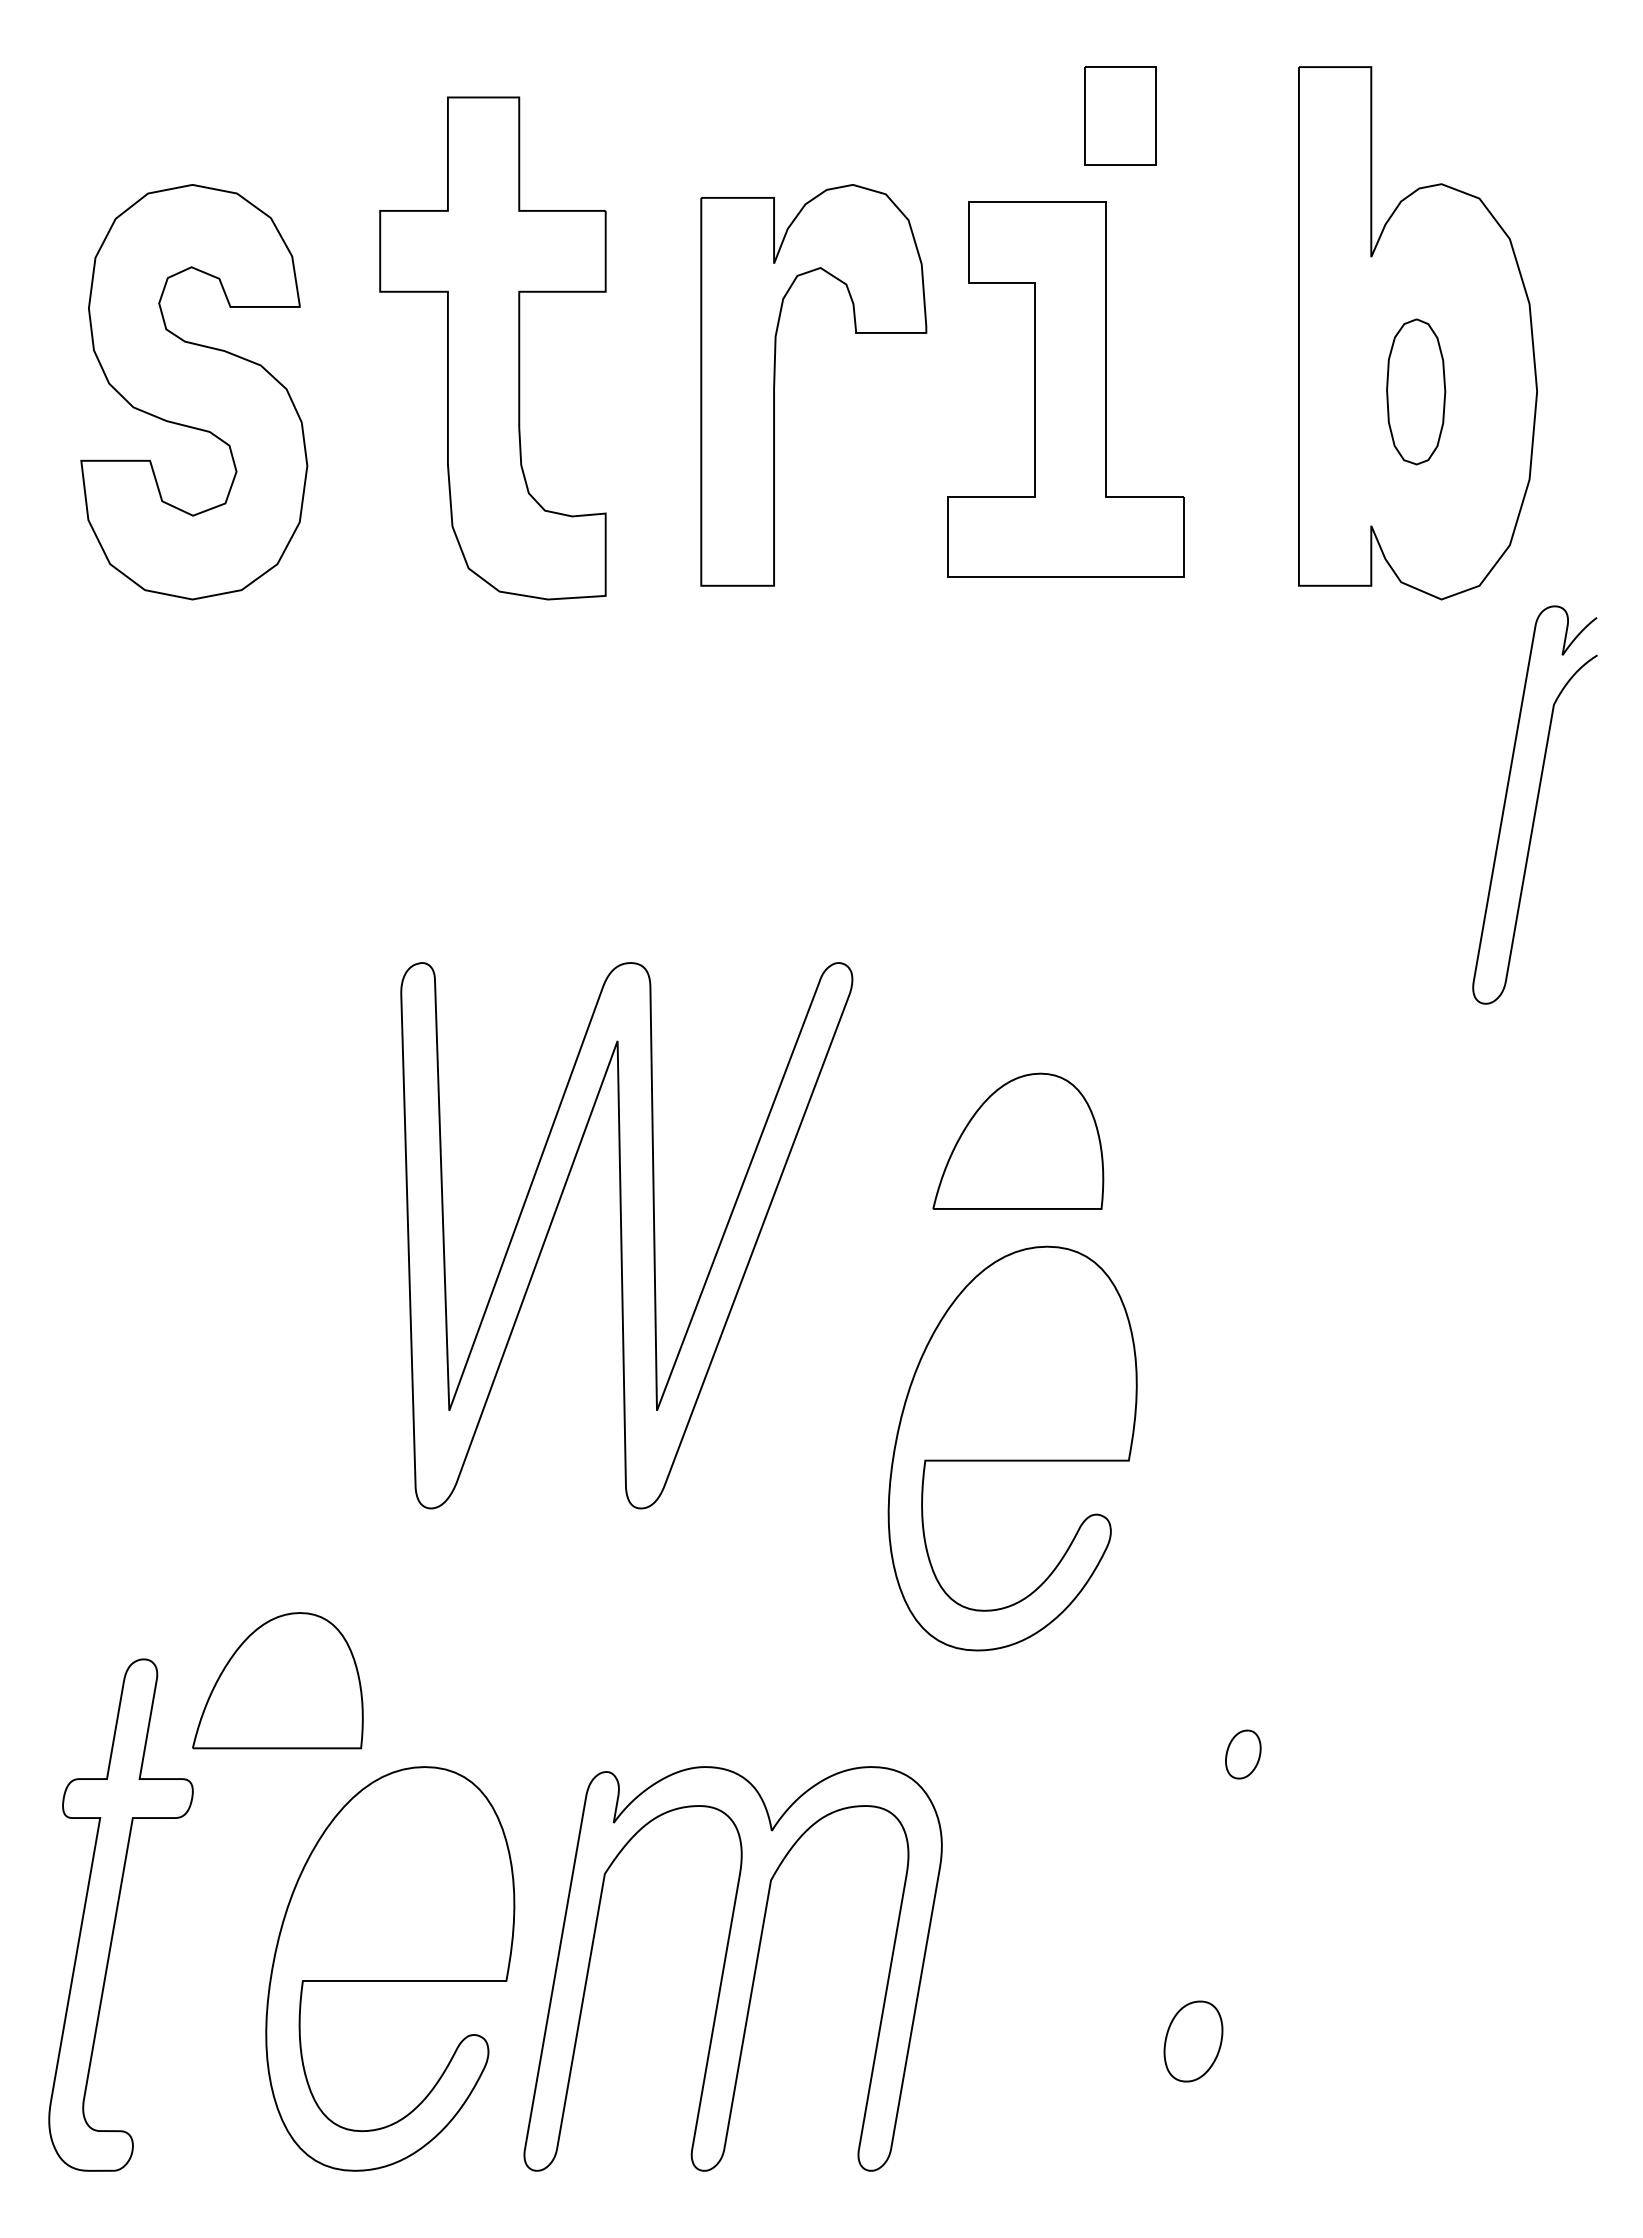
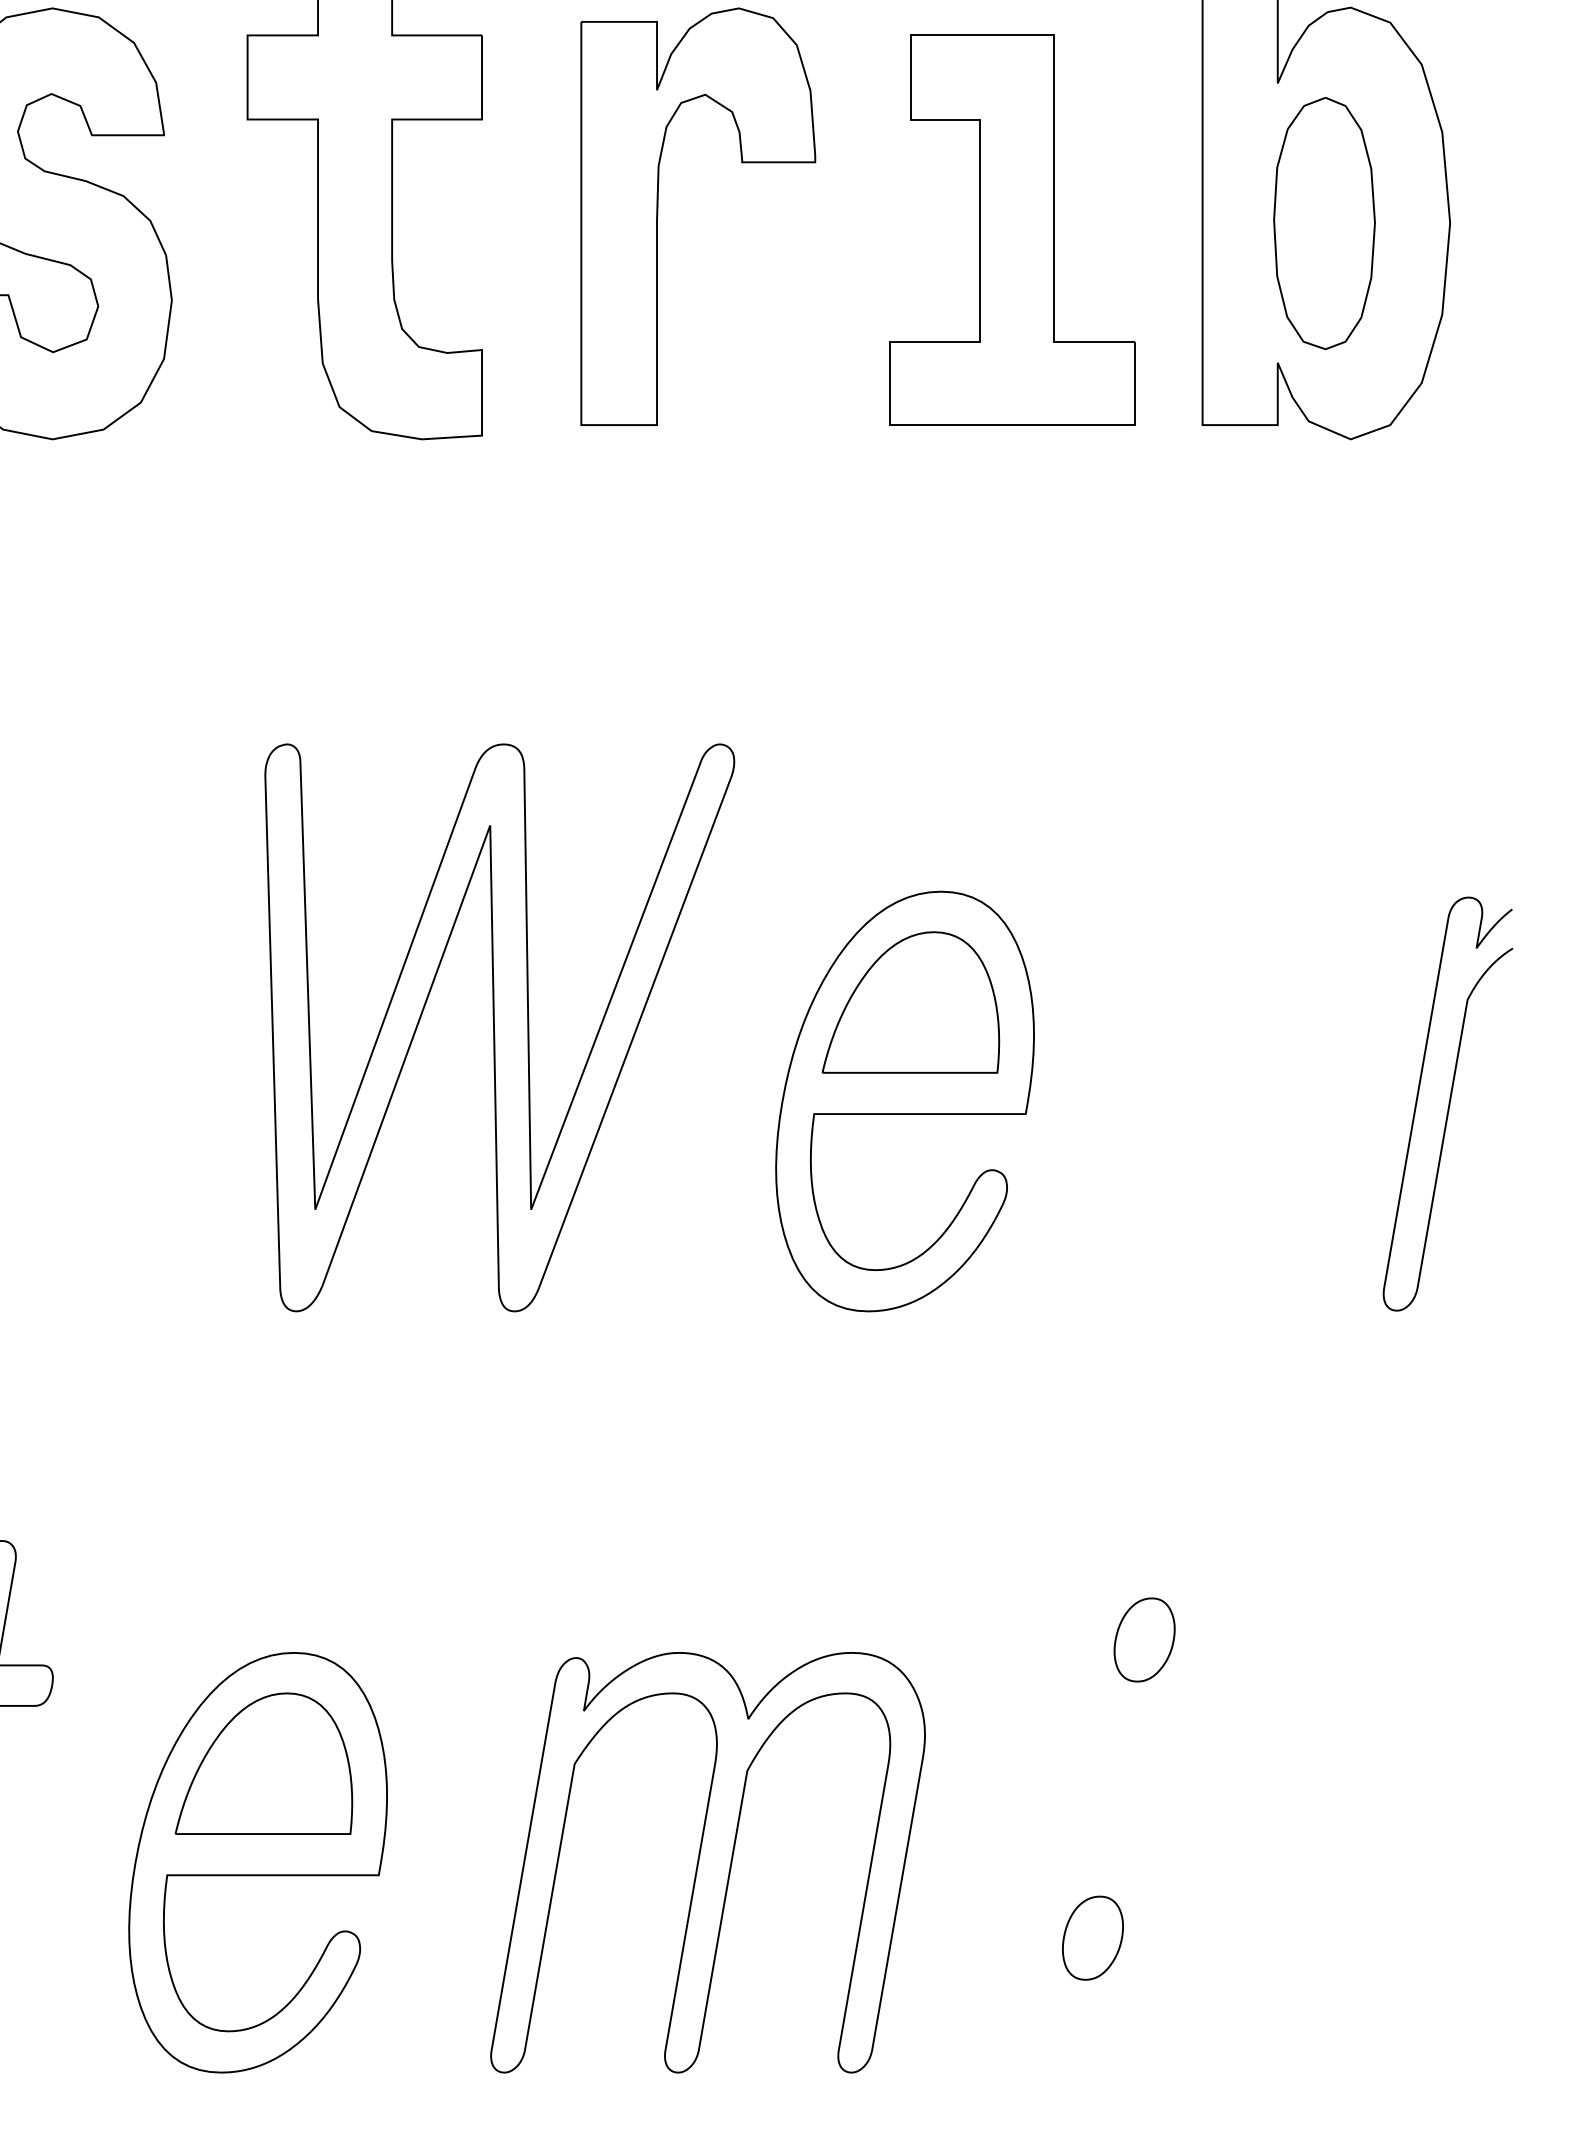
part: (1065, 389) -> (1011, 230), moved
part: (1415, 391) -> (1323, 223), size x1.67
curve: (1535, 804) -> (1448, 1103), moved
part: (626, 1235) -> (499, 1027), moved
part: (1012, 1448) -> (904, 1101), moved
part: (277, 1680) -> (263, 1763), moved
part: (1243, 1754) -> (1144, 1639), size x1.67
part: (732, 1968) -> (707, 1862), moved

